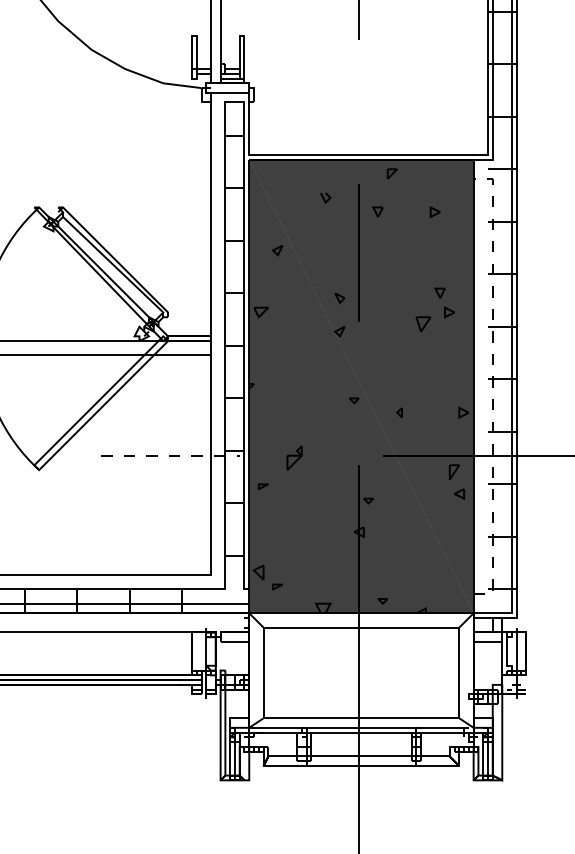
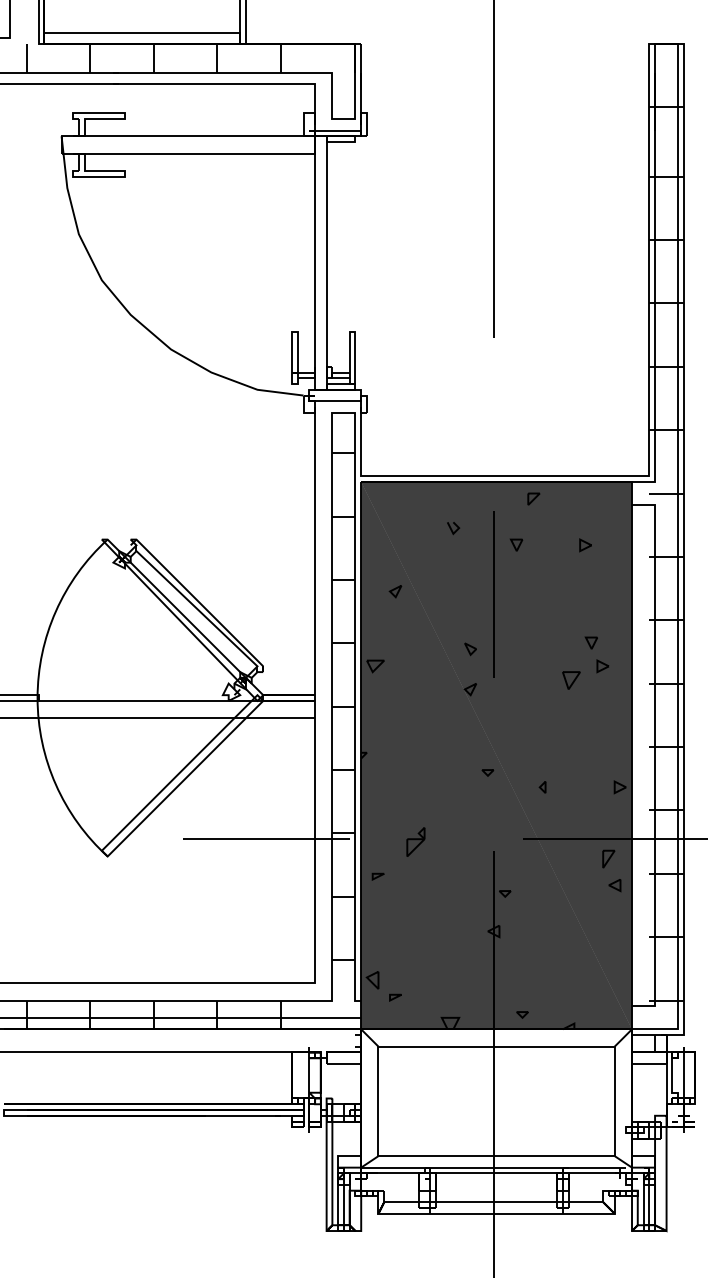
line: (493, 386) -> (655, 755), dashed -> solid
line: (170, 455) -> (266, 839), dashed -> solid

